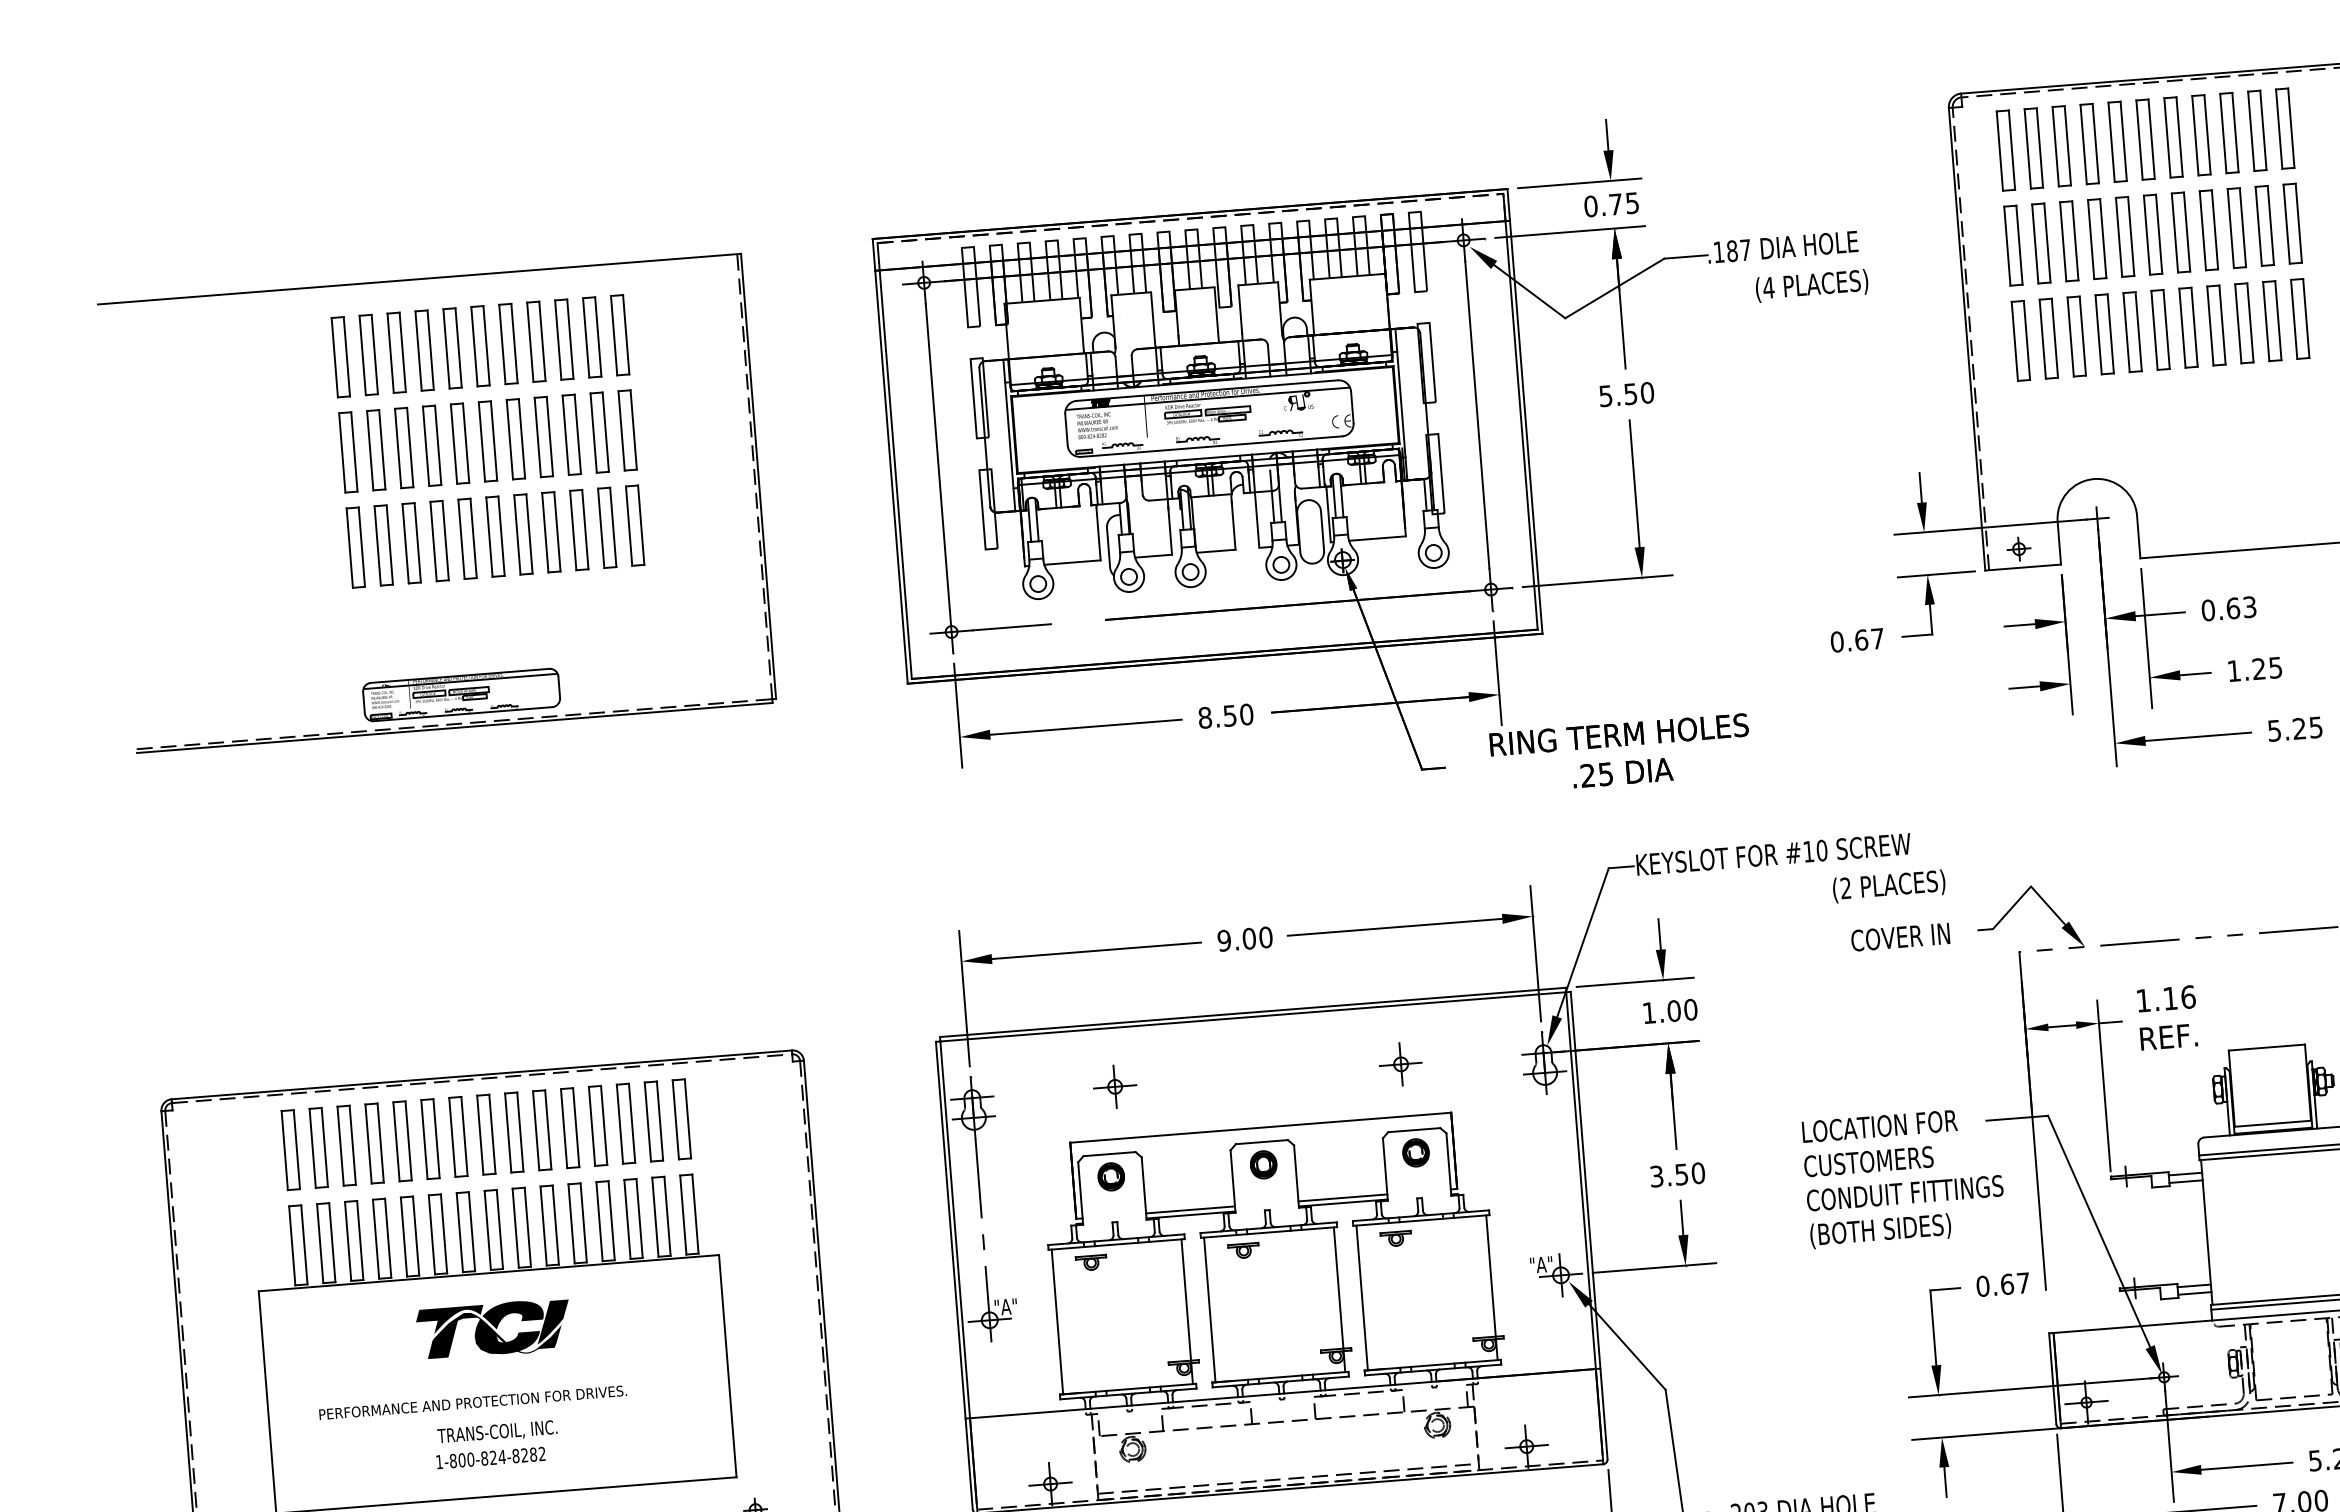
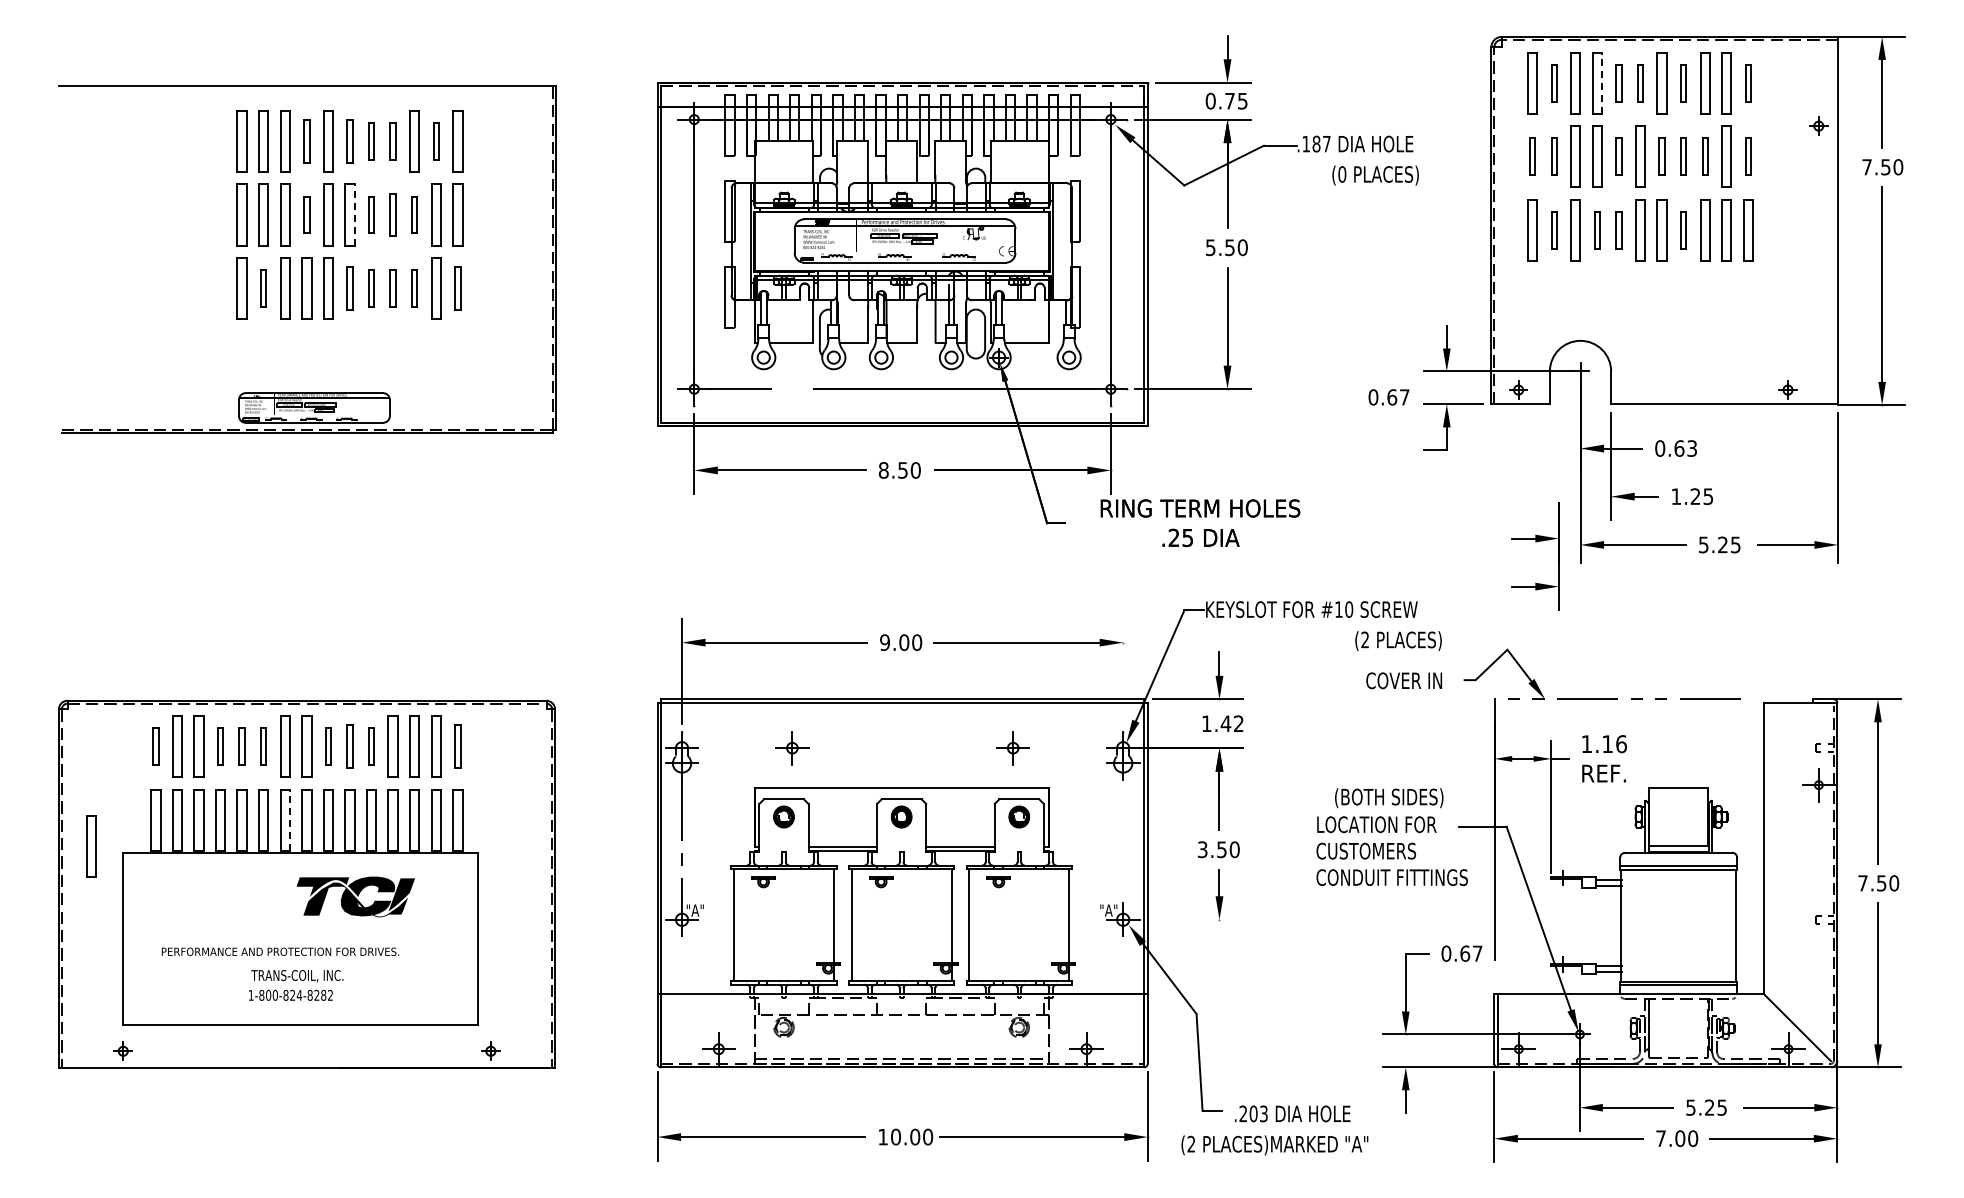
part: (2285, 128) -> (1748, 83), size x0.6
part: (2201, 135) -> (1683, 83), size x0.6
part: (2145, 139) -> (1640, 83), size x0.6
part: (2117, 141) -> (1618, 83), size x0.6
line: (2096, 143) -> (1602, 83), solid -> dashed
part: (2034, 148) -> (1554, 83), size x0.6
part: (2292, 223) -> (1748, 156), size x0.6
part: (2237, 227) -> (1705, 156), size x0.6
part: (2208, 229) -> (1683, 156), size x0.6
part: (2180, 232) -> (1661, 156), size x0.6
part: (2124, 236) -> (1618, 156), size x0.6
part: (2041, 243) -> (1554, 156), size x0.6
part: (2013, 245) -> (1532, 156), size x0.6
text: (1769, 287) -> (1342, 174), (4 -> (0
part: (2216, 325) -> (1683, 230), size x0.6
part: (2132, 332) -> (1618, 230), size x0.6
part: (2104, 334) -> (1597, 230), size x0.6
part: (592, 337) -> (436, 141), size x0.6
part: (2049, 338) -> (1554, 230), size x0.6
part: (535, 342) -> (392, 141), size x0.6
part: (508, 344) -> (371, 141), size x0.6
part: (479, 346) -> (349, 141), size x0.7
part: (424, 350) -> (306, 141), size x0.7
part: (571, 434) -> (414, 214), size x0.6
part: (542, 436) -> (392, 214), size x0.7
part: (515, 438) -> (371, 214), size x0.6
line: (493, 440) -> (354, 214), solid -> dashed
part: (431, 445) -> (306, 214), size x0.6
part: (634, 525) -> (457, 288), size x0.7
part: (579, 530) -> (414, 288), size x0.6
part: (550, 532) -> (392, 288), size x0.6
part: (523, 534) -> (371, 288), size x0.6
part: (494, 536) -> (349, 288), size x0.7
part: (383, 545) -> (263, 288), size x0.6
part: (2035, 629) -> (1535, 542), moved
text: (1856, 640) -> (1388, 397), moved
line: (1536, 953) -> (1123, 671), removed
text: (1681, 1010) -> (1231, 723), 1.00 -> 1.42
part: (681, 1118) -> (457, 746), size x0.7
part: (569, 1127) -> (371, 746), size x0.6
part: (541, 1129) -> (349, 746), size x0.7
part: (514, 1131) -> (328, 746), size x0.6
part: (430, 1138) -> (263, 746), size x0.6
part: (401, 1140) -> (241, 746), size x0.6
part: (374, 1142) -> (220, 746), size x0.6
part: (290, 1149) -> (155, 746), size x0.6
line: (471, 1231) -> (289, 820), solid -> dashed
text: (1881, 1231) -> (1389, 798), moved
line: (1654, 1267) -> (1195, 919), removed
part: (217, 1285) -> (91, 846), added
part: (493, 1329) -> (355, 896), moved

